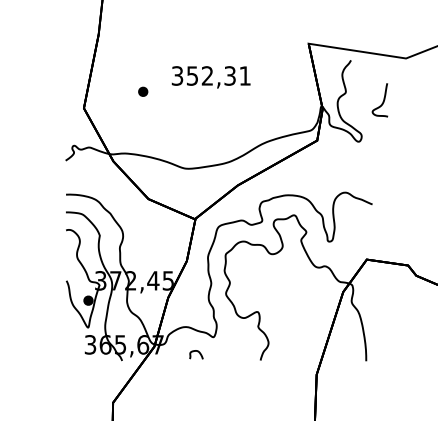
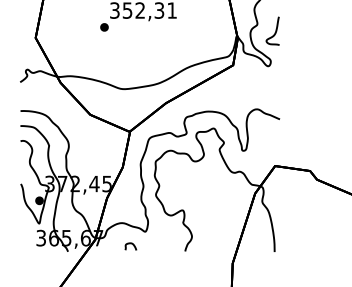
part: (143, 91) -> (104, 27), moved
curve: (382, 101) -> (274, 32), moved

